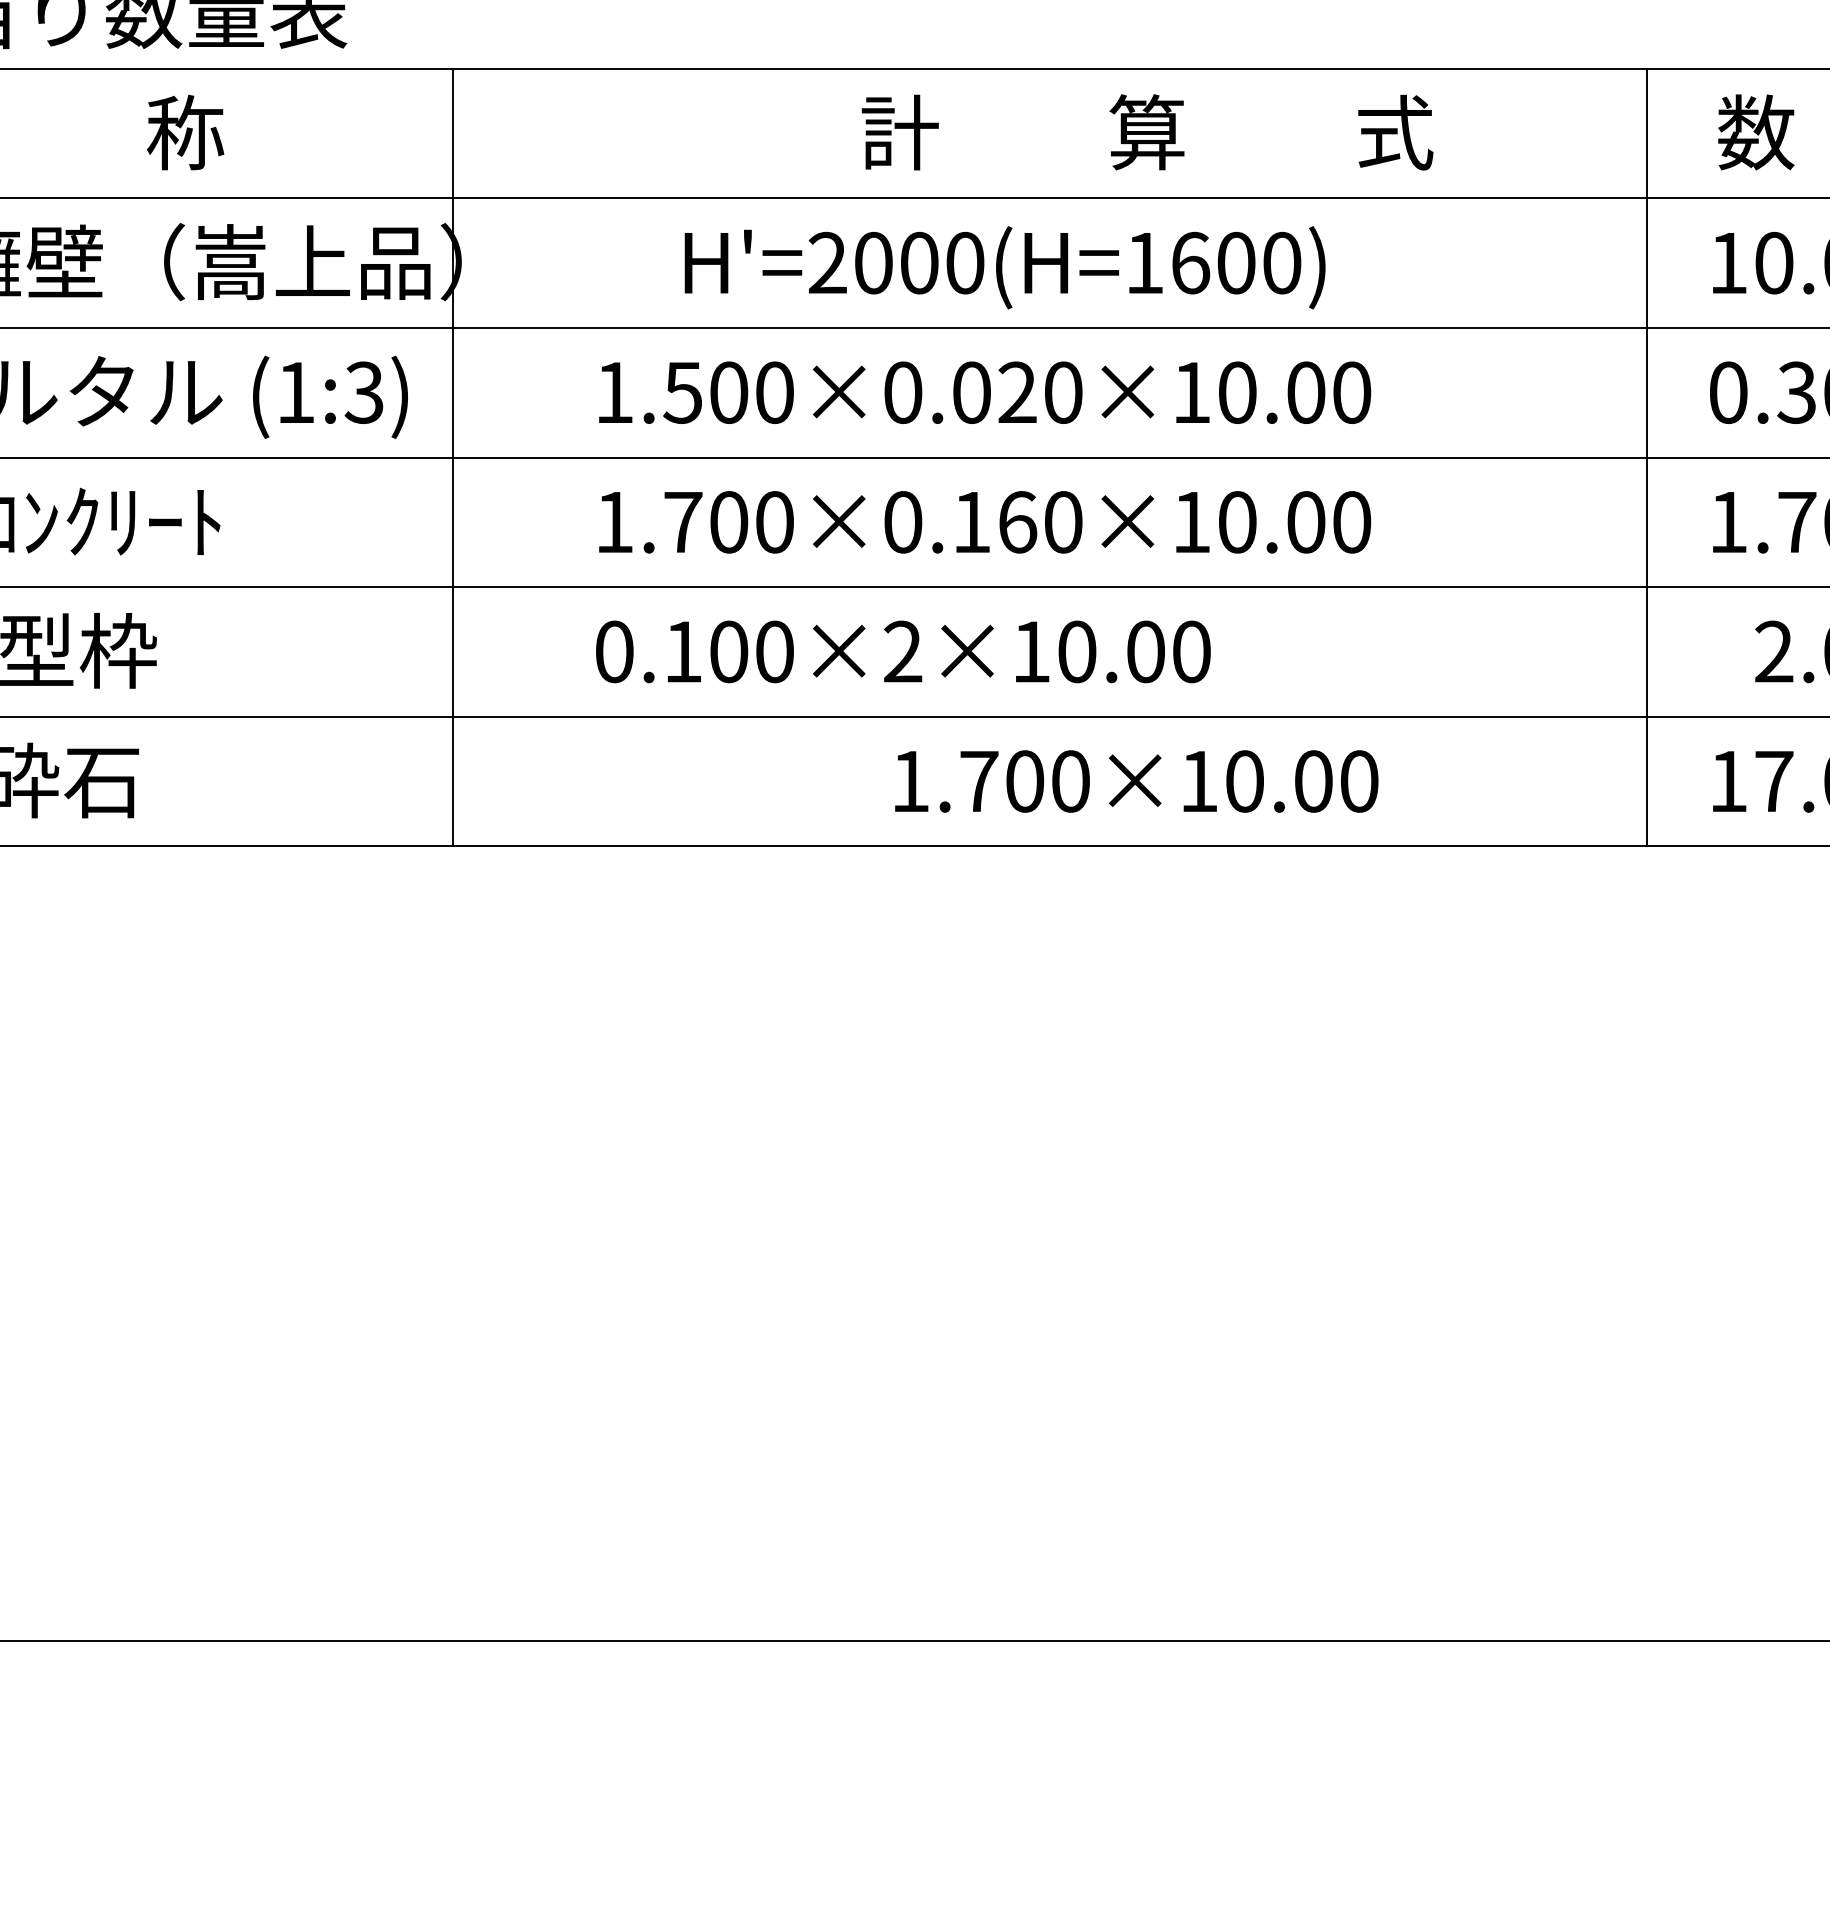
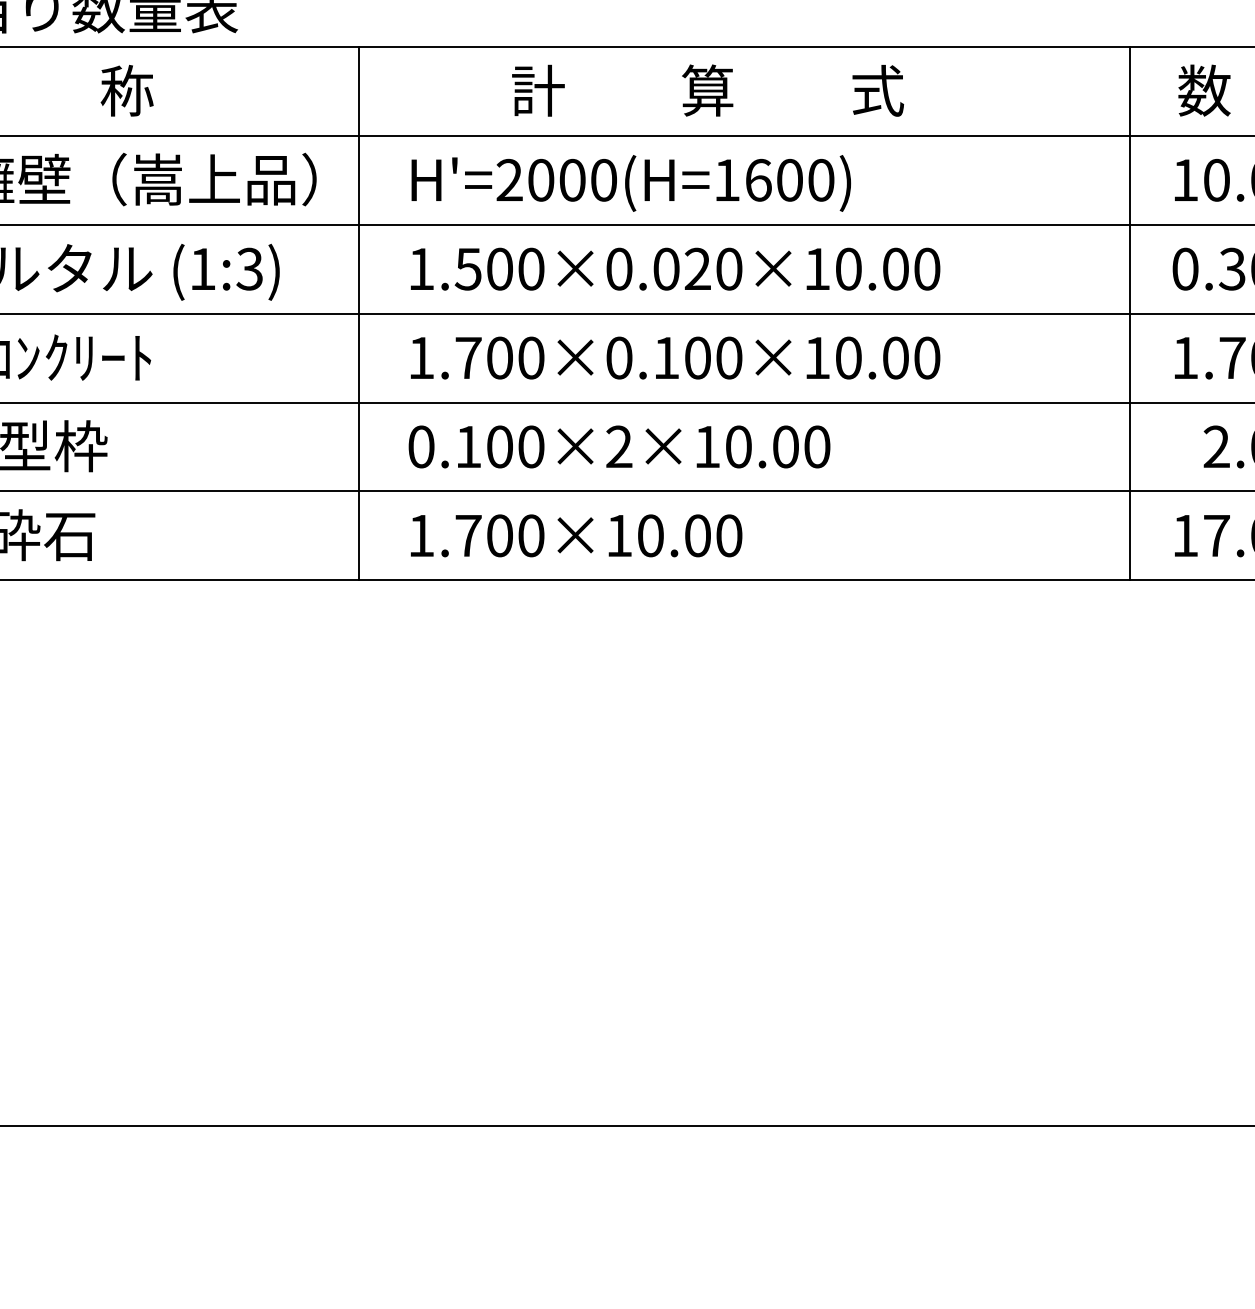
text: (1146, 132) -> (707, 90), moved
text: (1005, 267) -> (631, 183), moved
line: (452, 457) -> (359, 313), moved
text: (1018, 521) -> (698, 357), 1.700×0.160×10.00 -> 1.700×0.100×10.00
text: (1136, 780) -> (576, 535), moved

